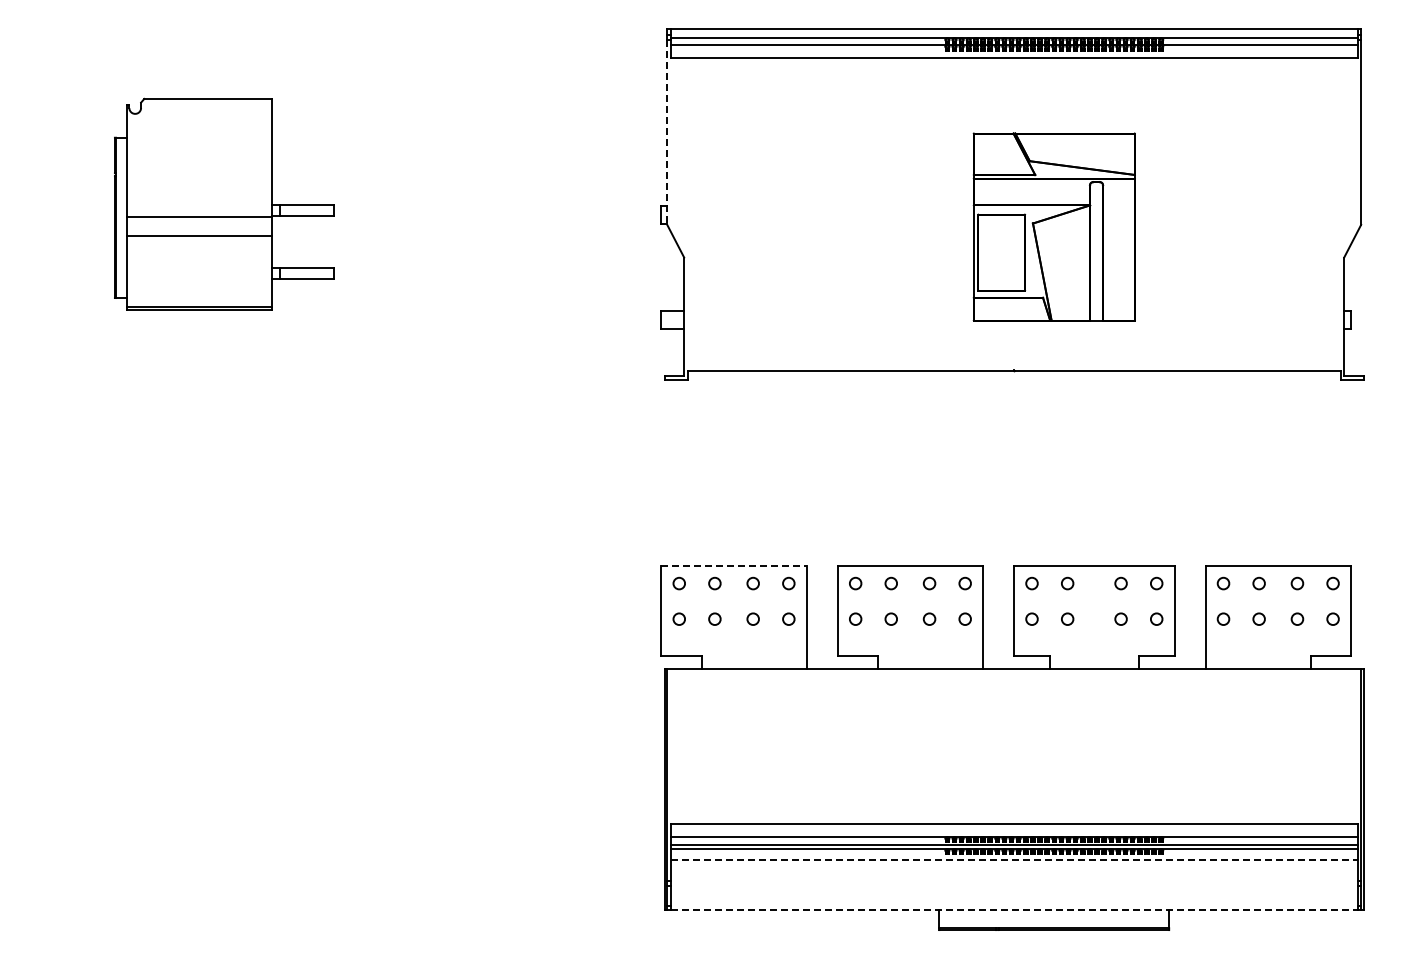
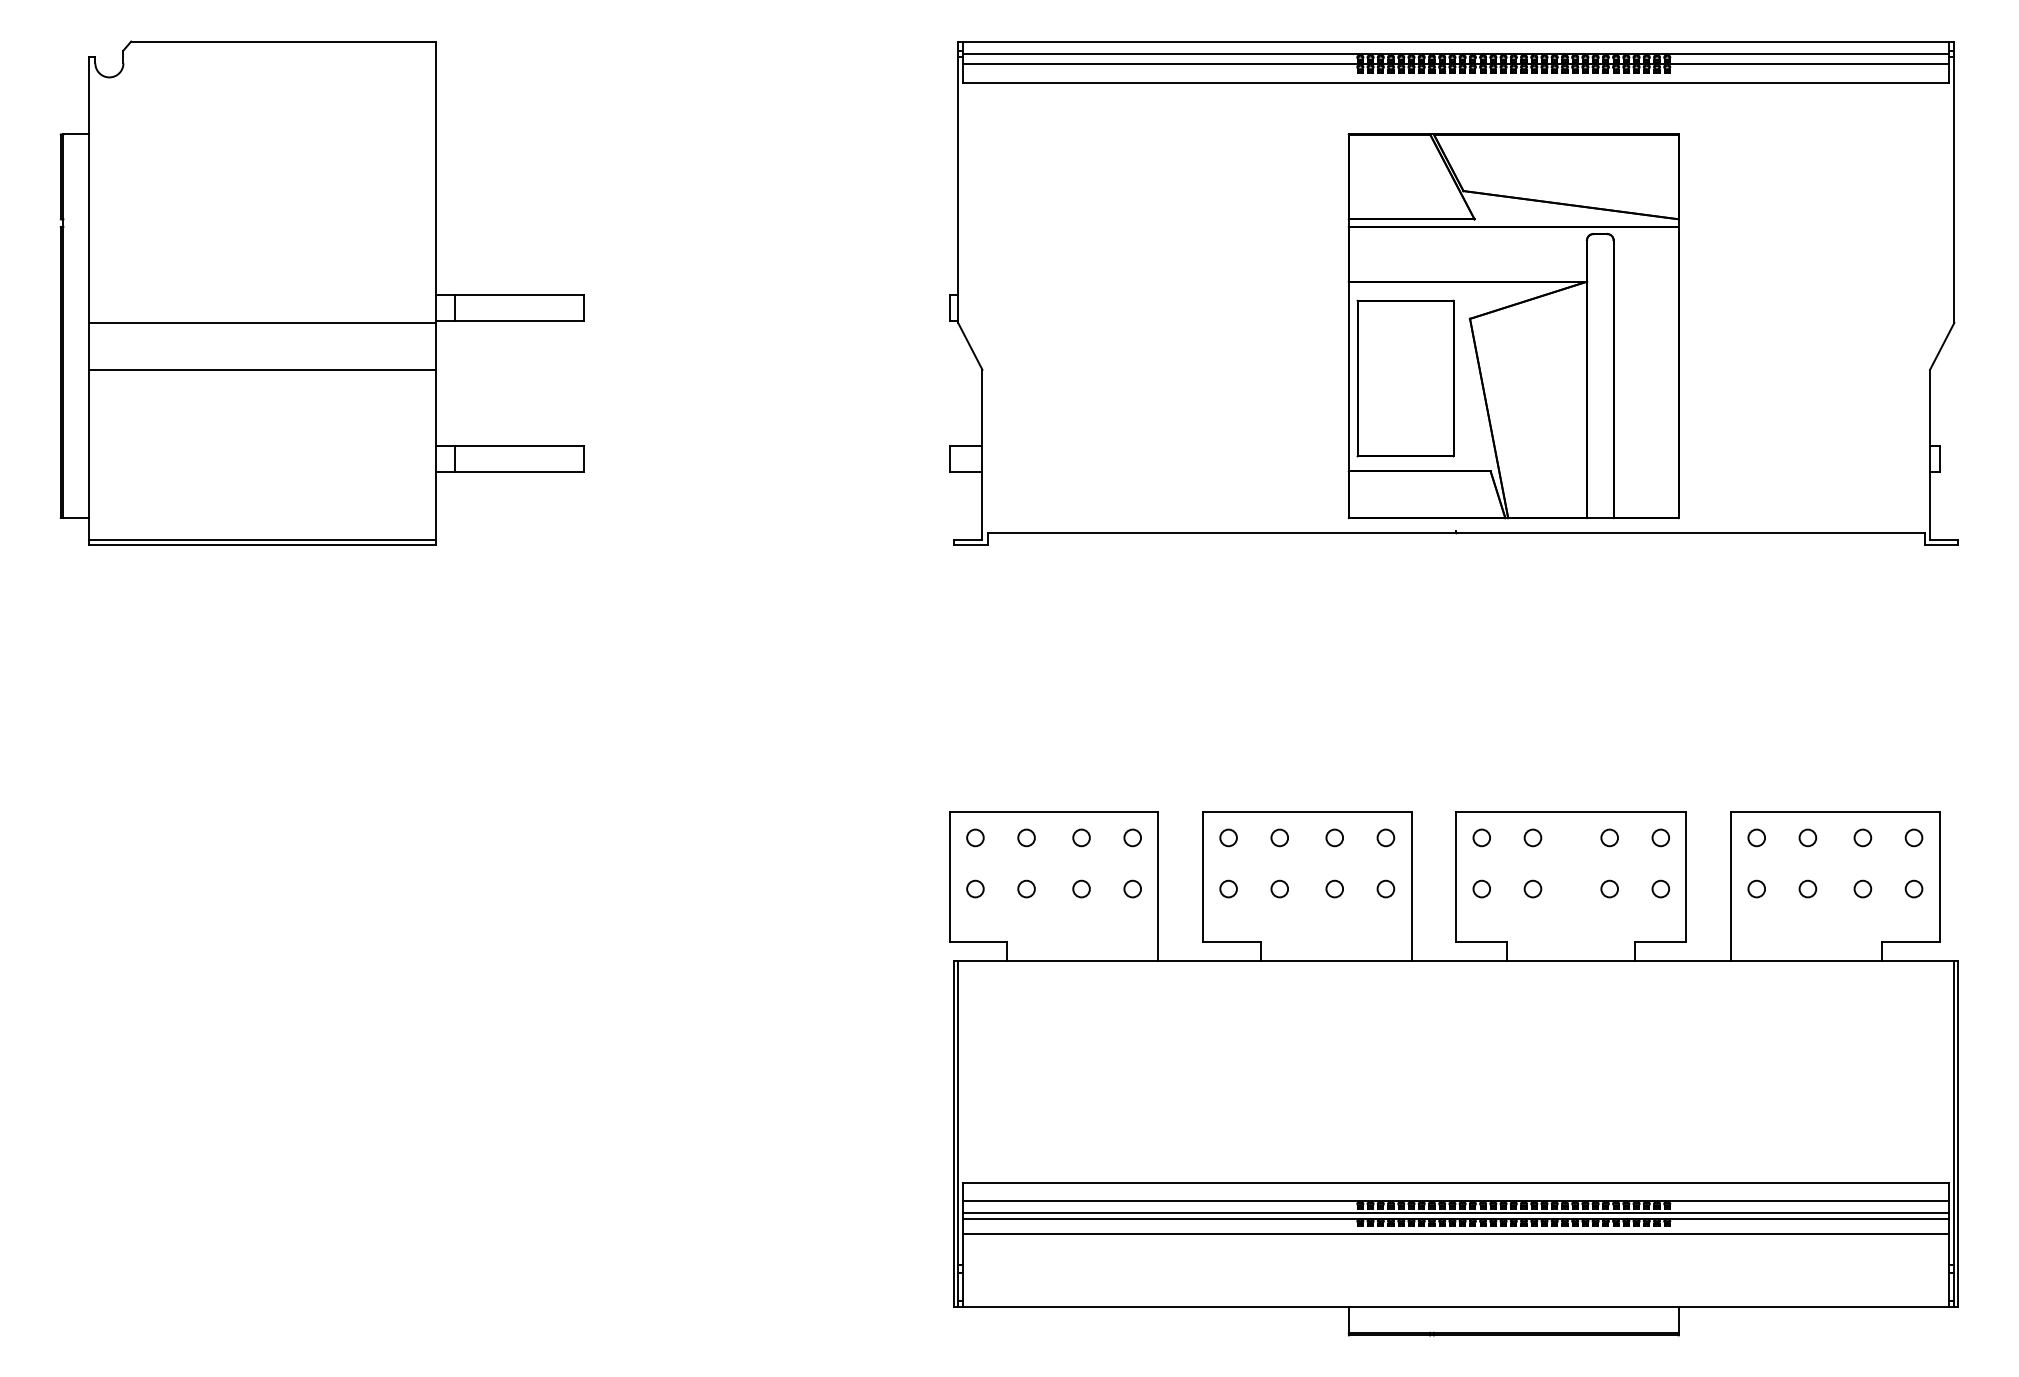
line: (667, 132) -> (958, 190), dashed -> solid
part: (223, 203) -> (321, 292), size x1.67
part: (1054, 226) -> (1514, 325), size x1.43
line: (734, 565) -> (1054, 811), dashed -> solid
line: (1014, 859) -> (1456, 1234), dashed -> solid
line: (1014, 910) -> (1456, 1307), dashed -> solid

